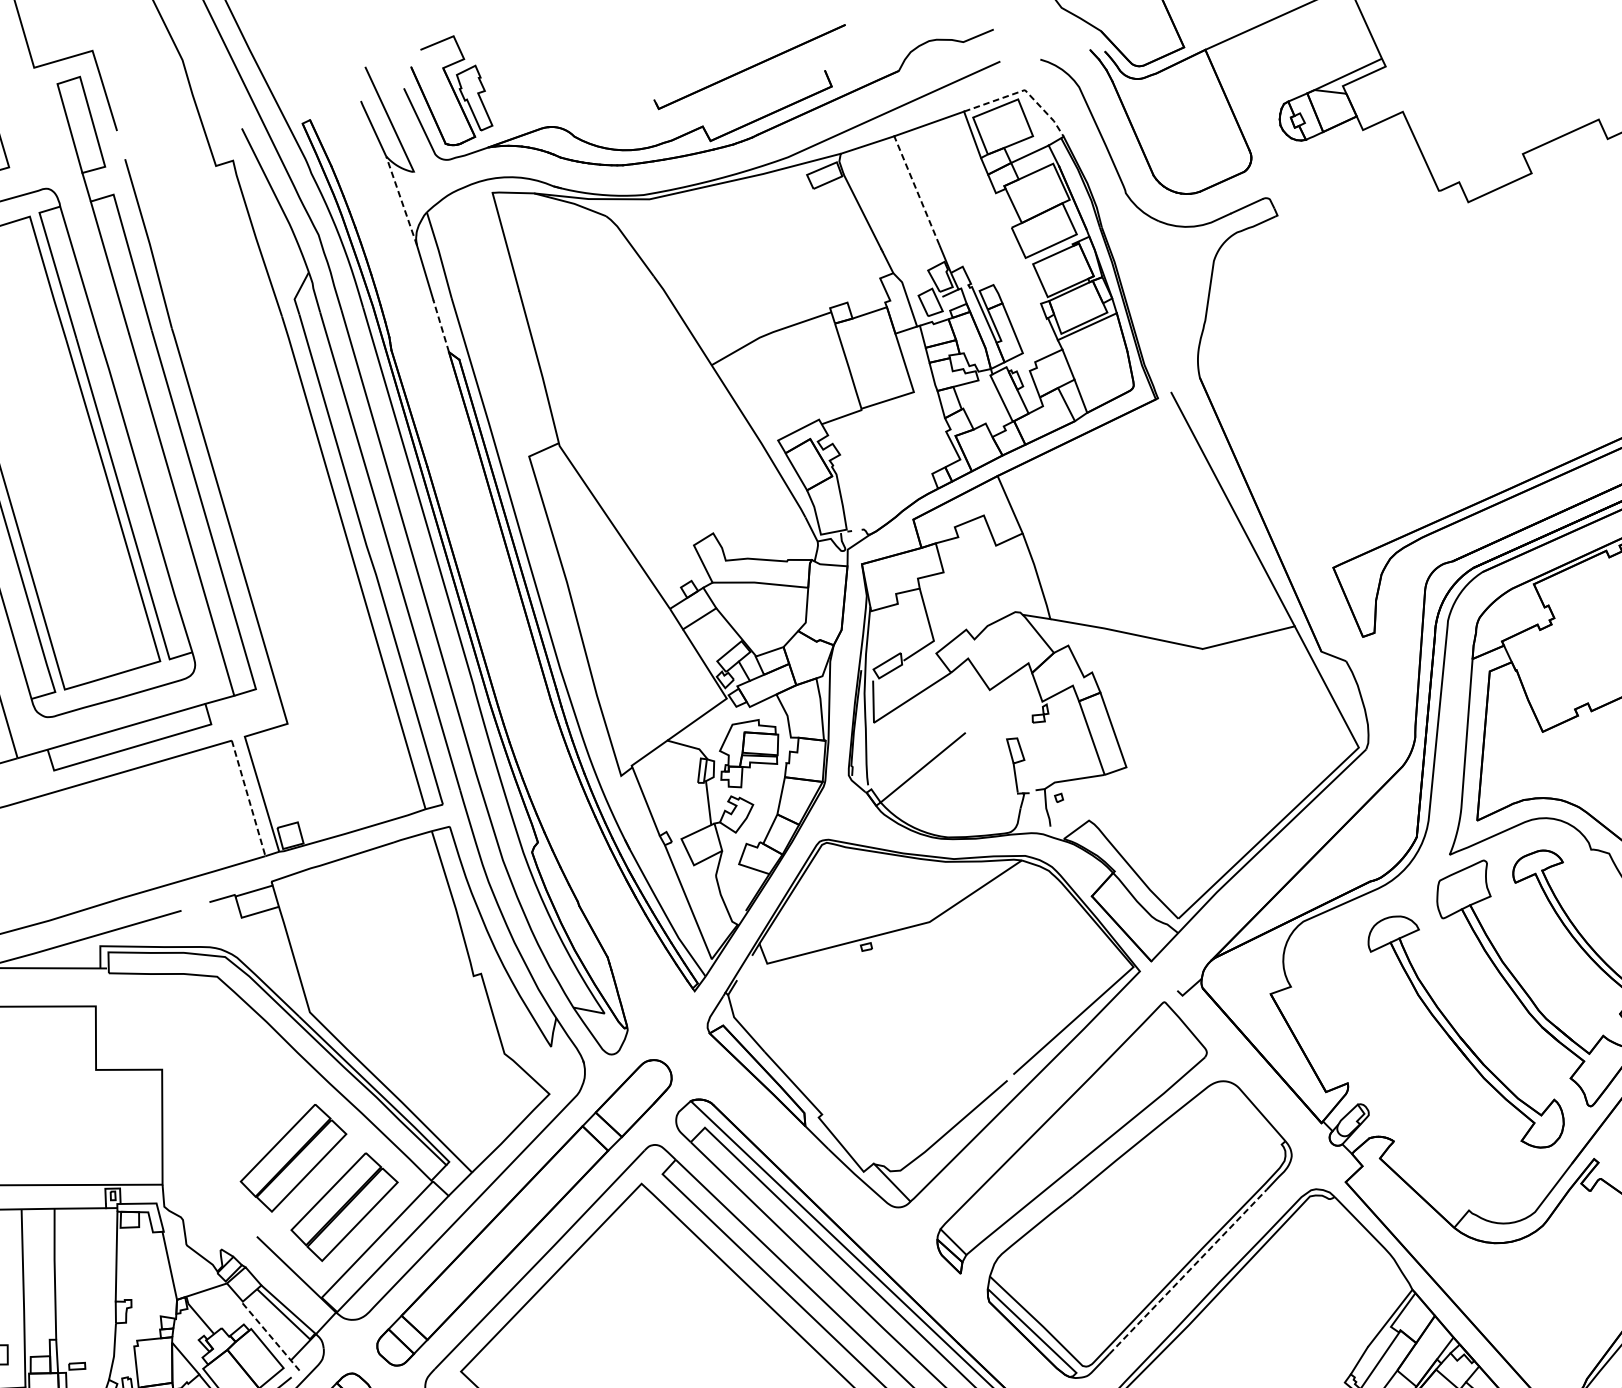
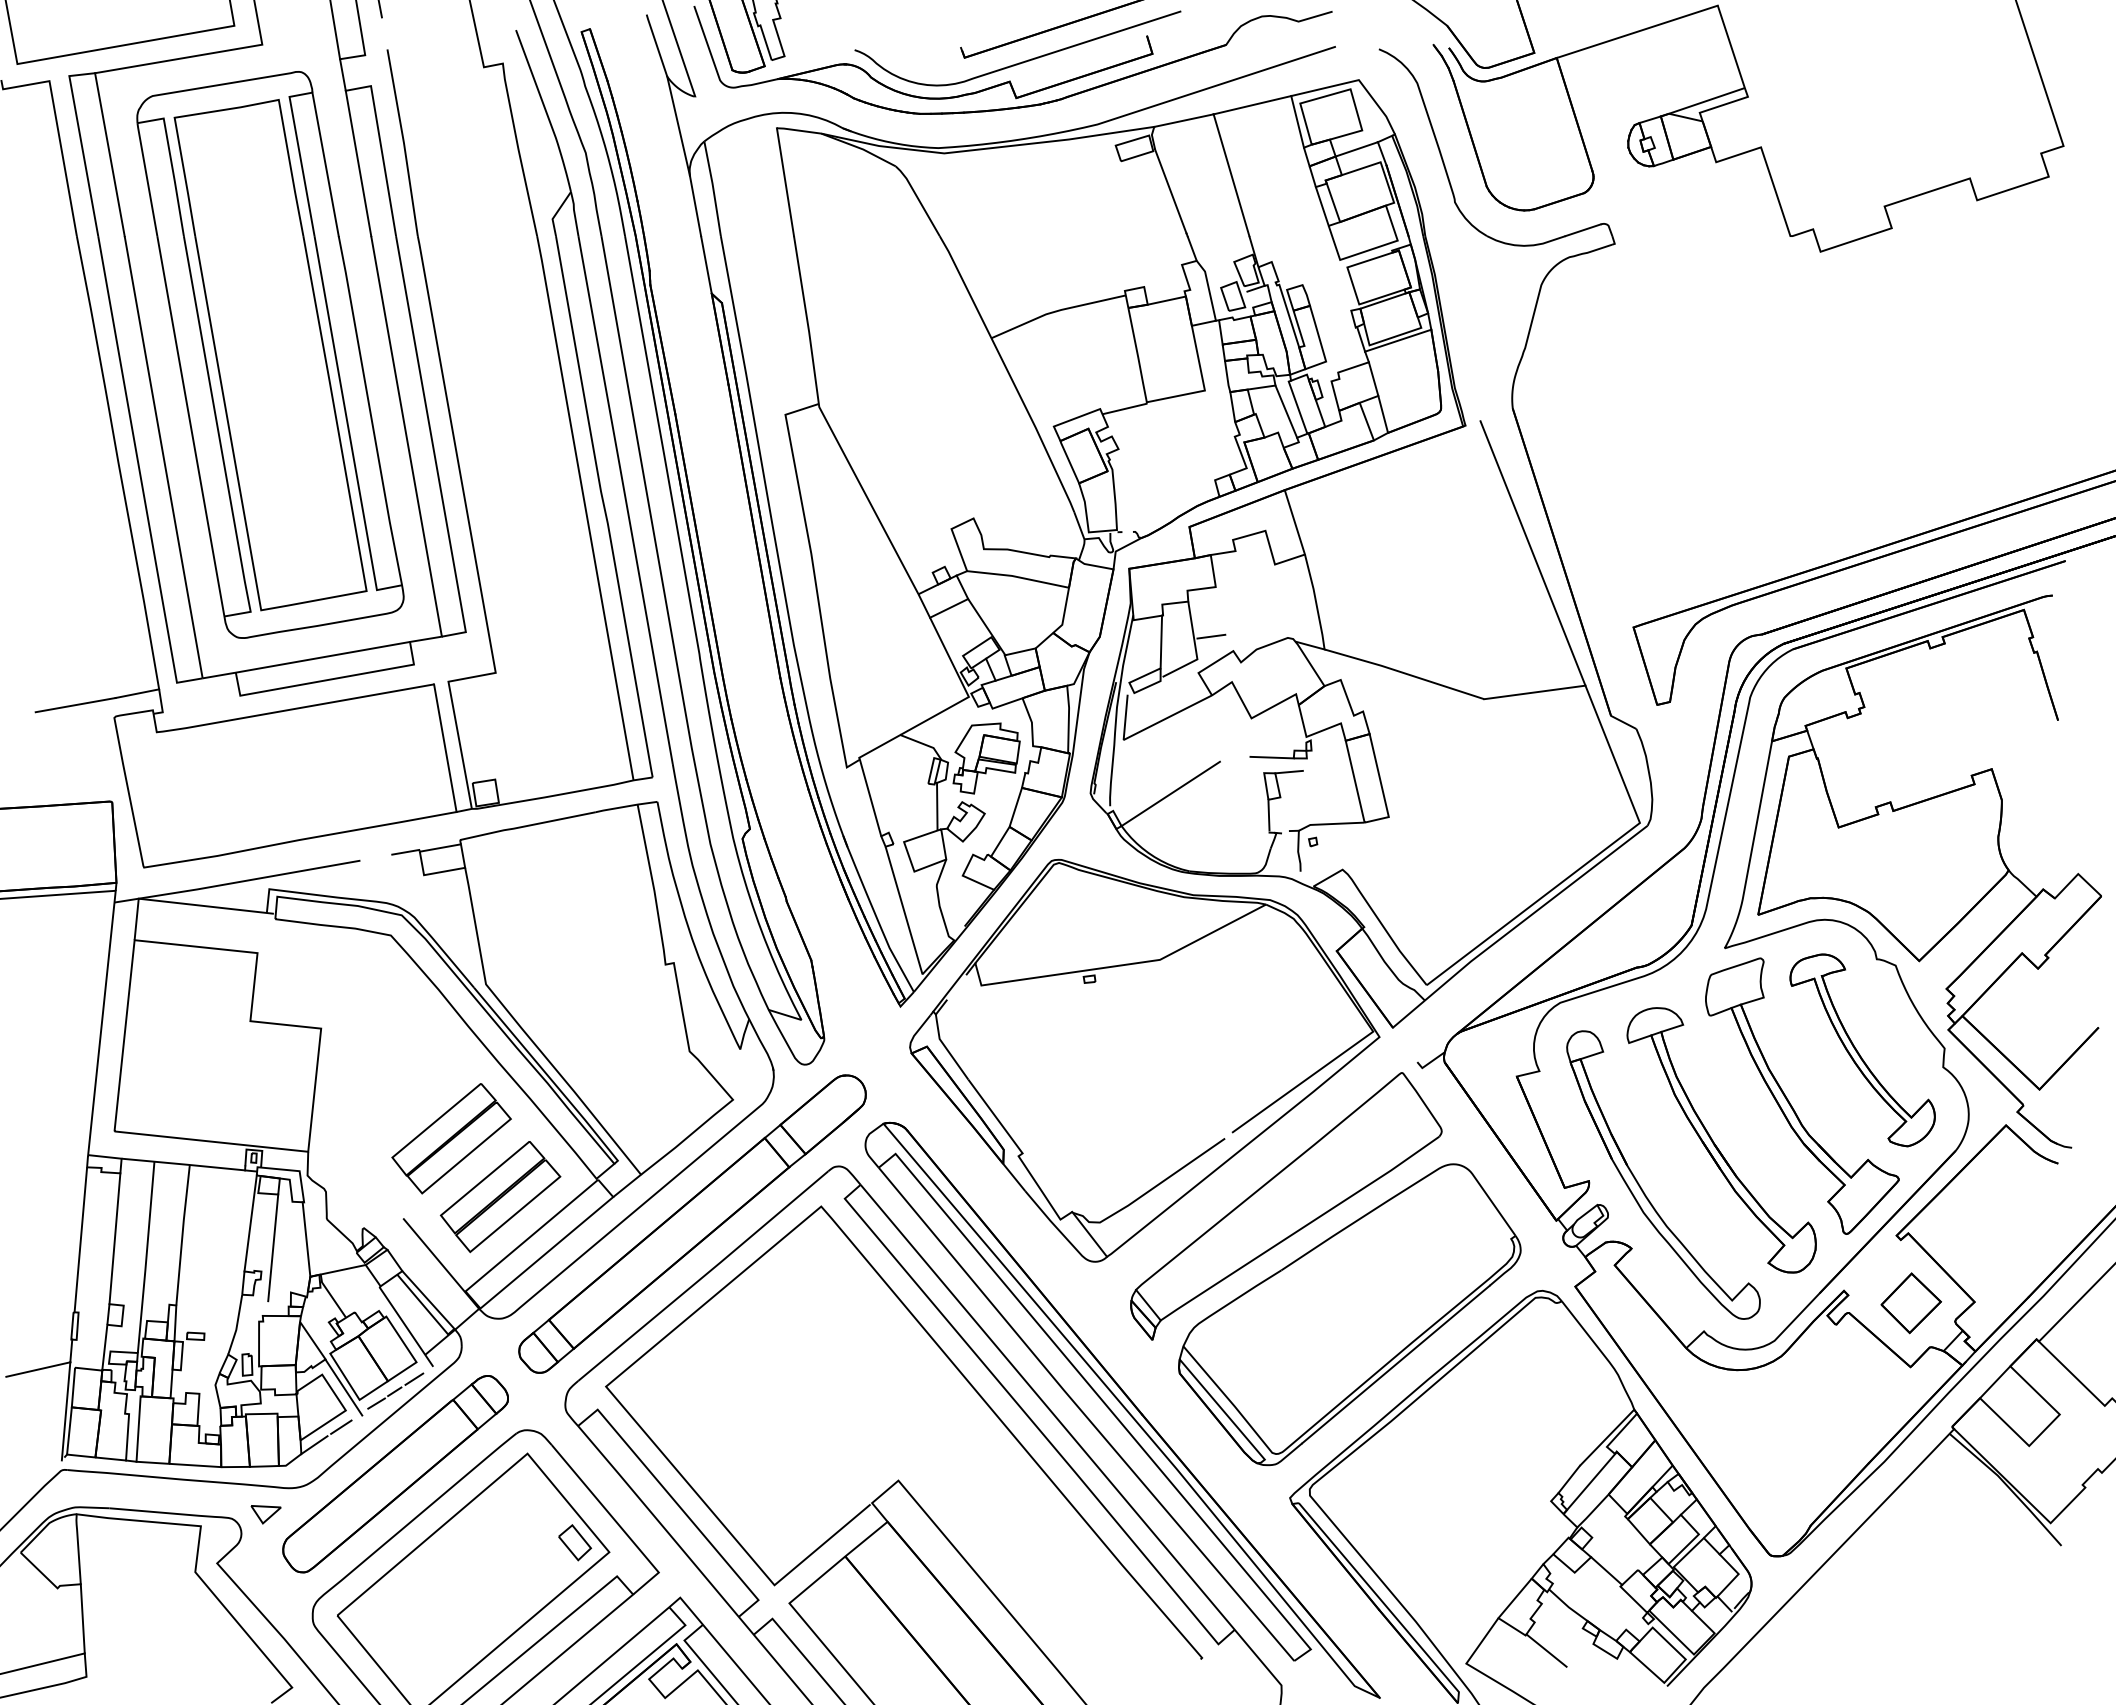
line: (1023, 90) -> (1357, 80), dashed -> solid
curve: (712, 106) -> (1022, 61), added
line: (916, 190) -> (1231, 174), dashed -> solid
line: (401, 201) -> (678, 126), dashed -> solid
line: (1003, 210) -> (1321, 206), added
line: (441, 324) -> (706, 263), dashed -> solid
line: (991, 403) -> (1286, 411), added
line: (944, 618) -> (1211, 636), added
line: (899, 628) -> (1161, 641), added
line: (1012, 724) -> (1271, 757), added
line: (1029, 735) -> (1288, 771), added
line: (248, 798) -> (445, 748), dashed -> solid
part: (1397, 1084) -> (1642, 1188), added
line: (1188, 1271) -> (1396, 1364), dashed -> solid
line: (140, 1276) -> (273, 1247), added
line: (268, 1334) -> (404, 1324), dashed -> solid

